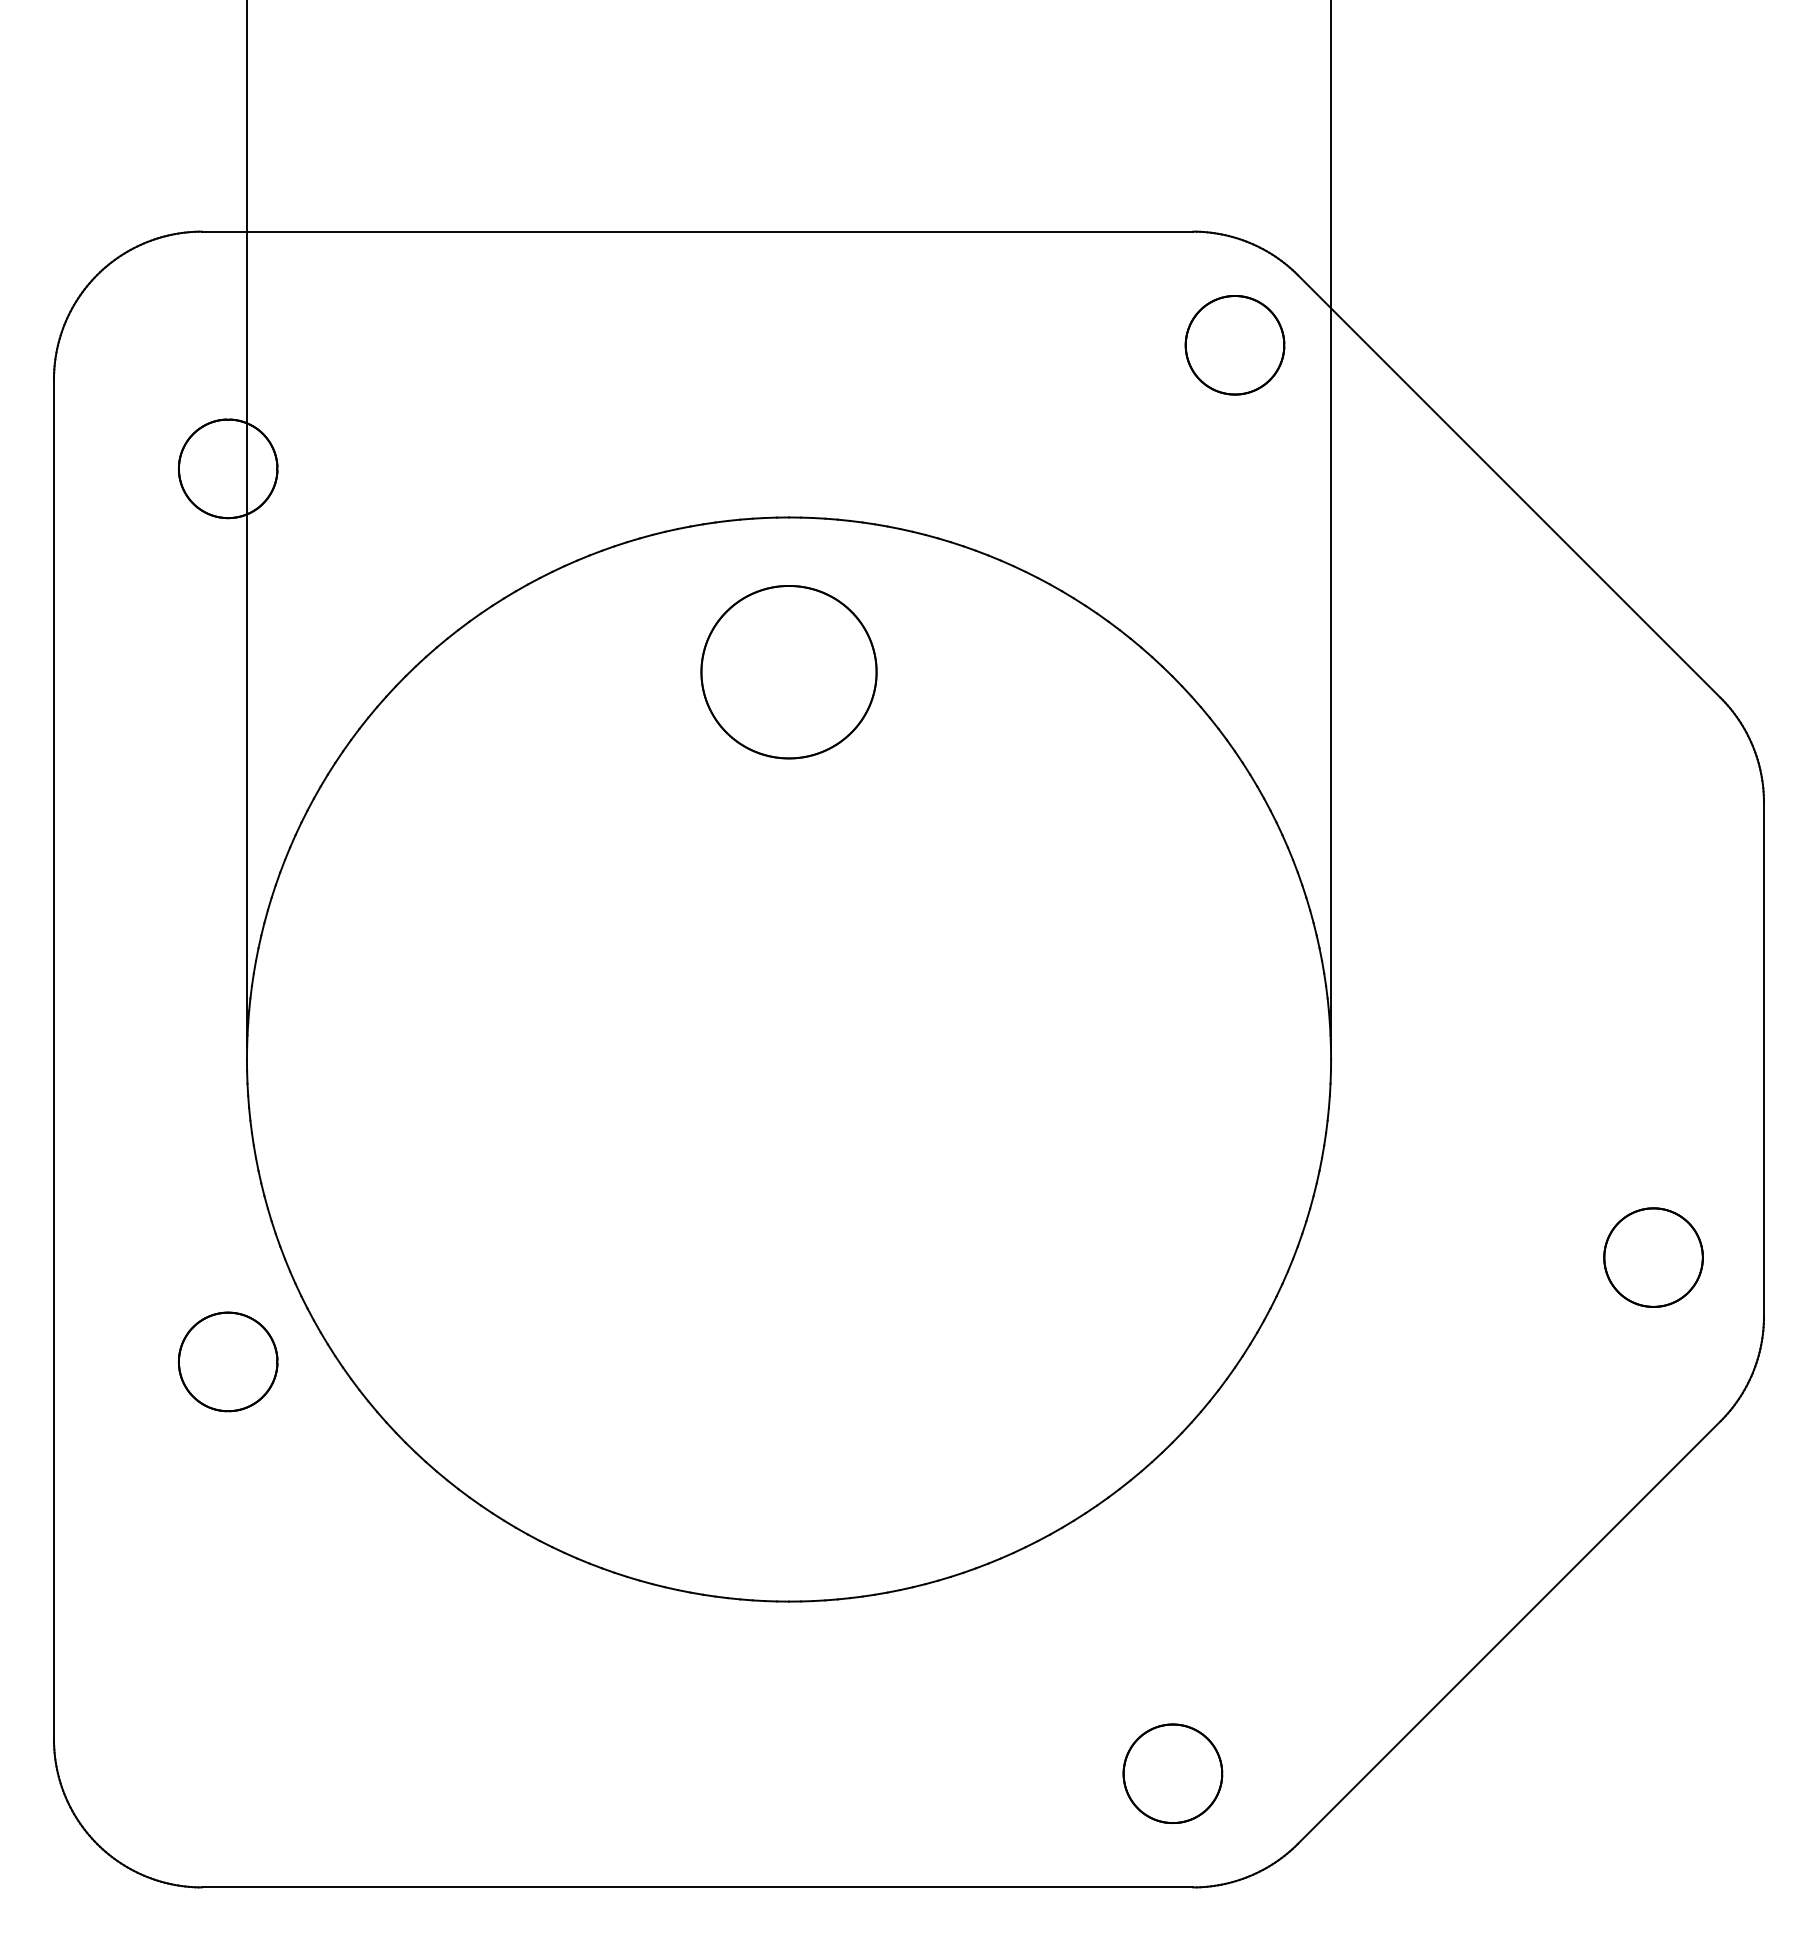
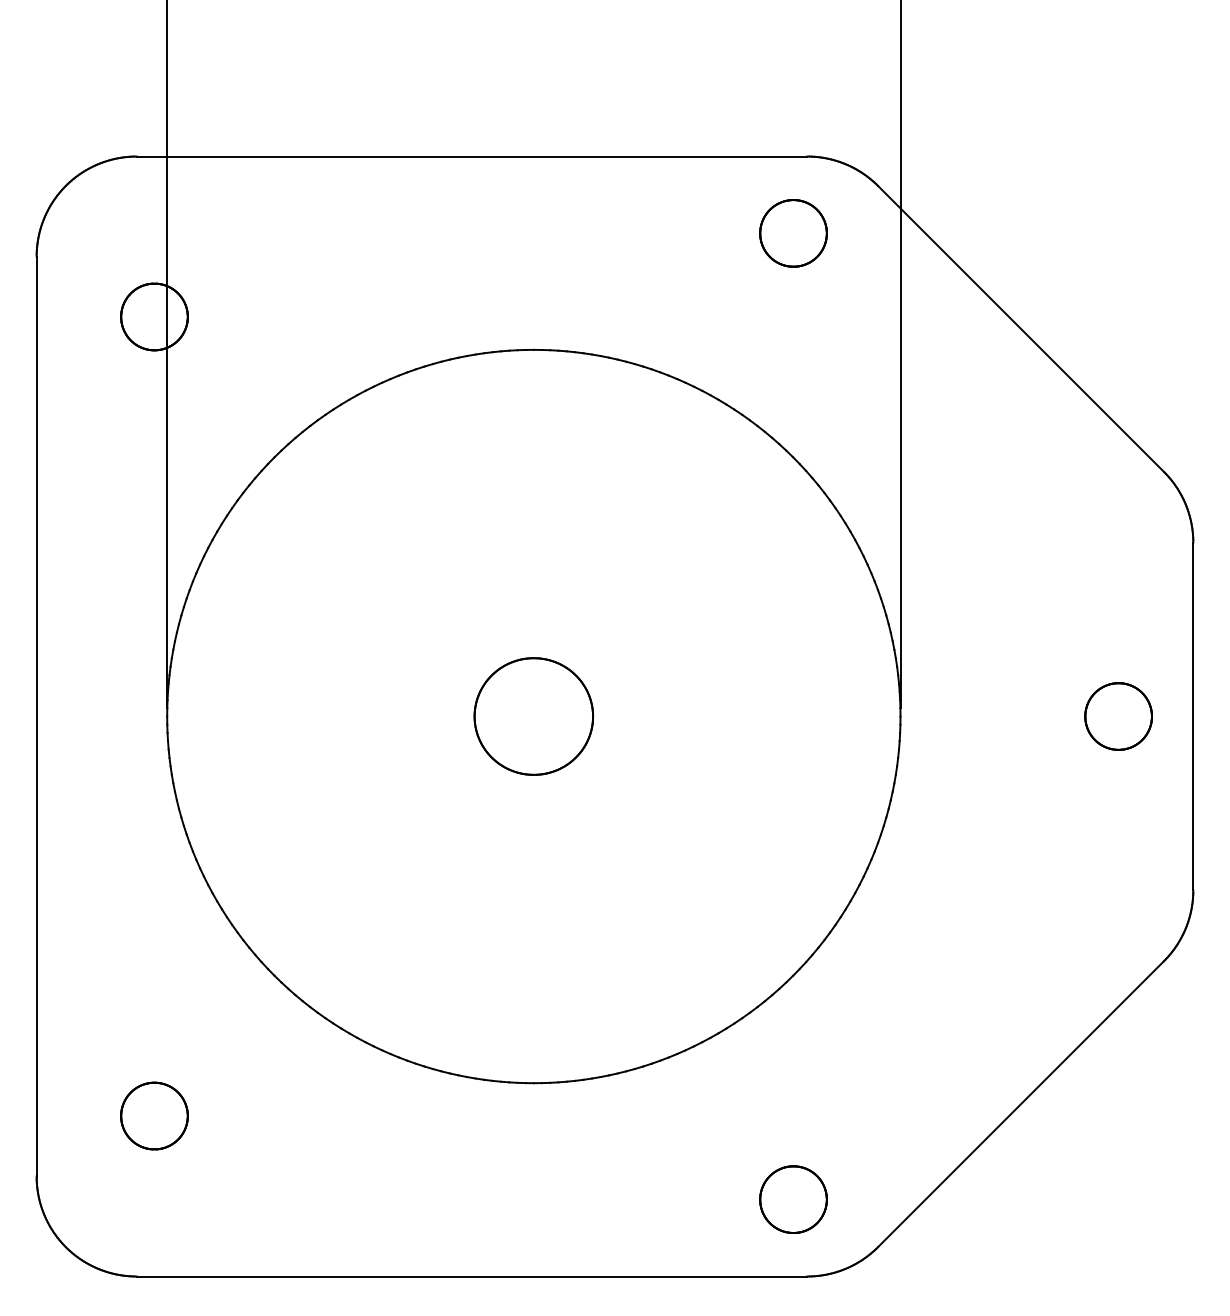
part: (1234, 345) -> (793, 233), moved
part: (788, 672) -> (533, 716), moved
part: (1653, 1257) -> (1118, 716), moved
part: (228, 1361) -> (154, 1115), moved

